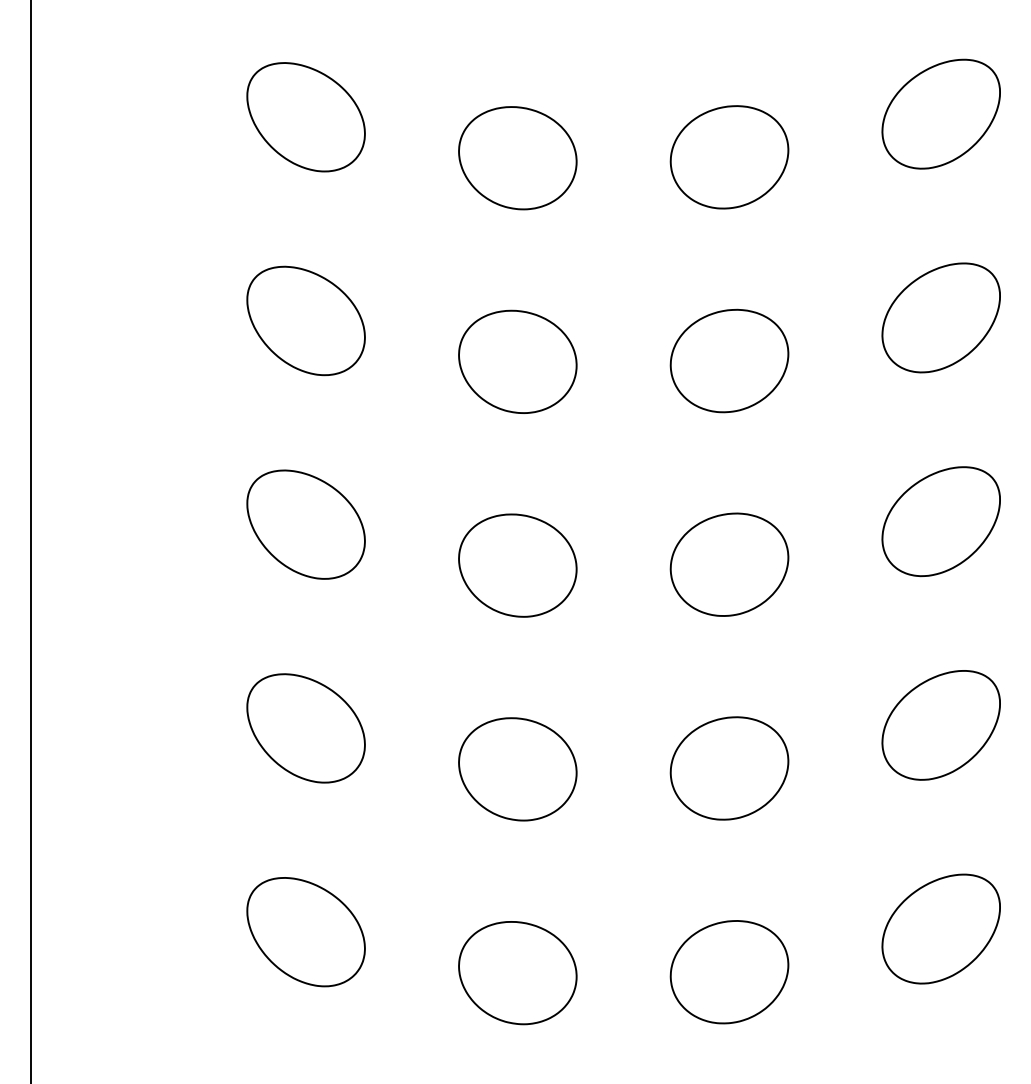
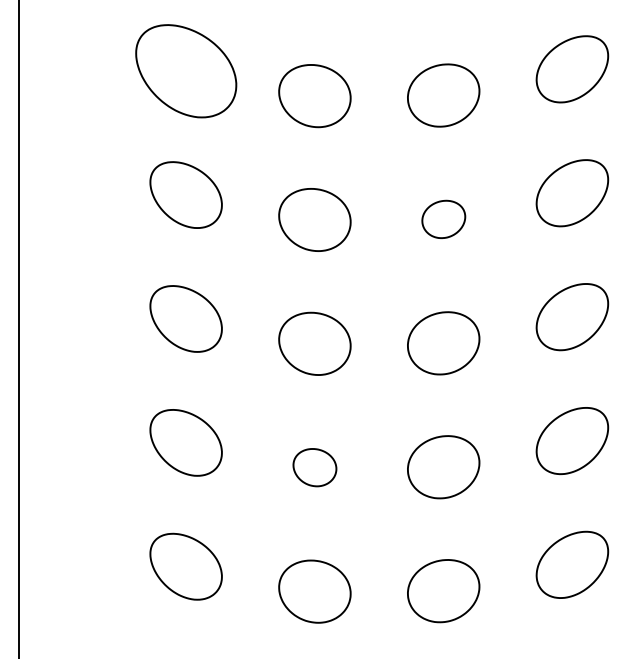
part: (305, 116) -> (185, 70), size x1.4
part: (729, 361) -> (443, 219), size x0.6
part: (517, 768) -> (314, 467), size x0.6

